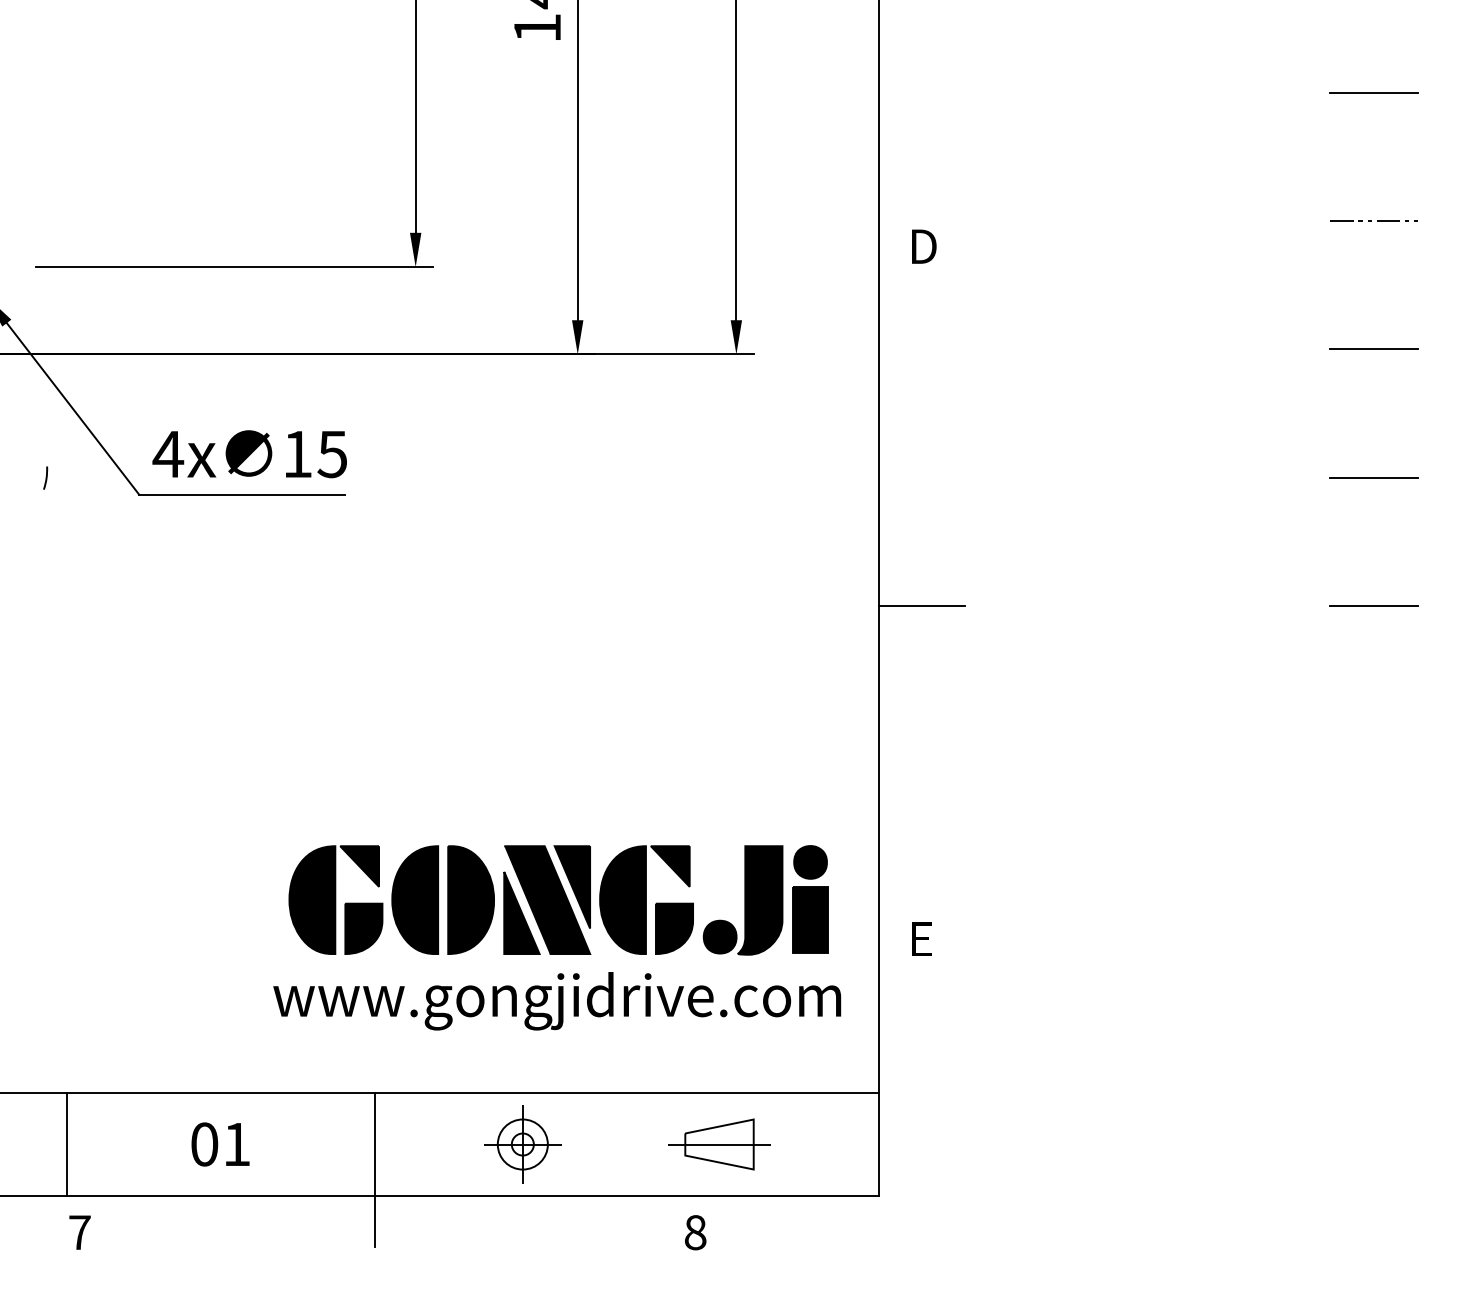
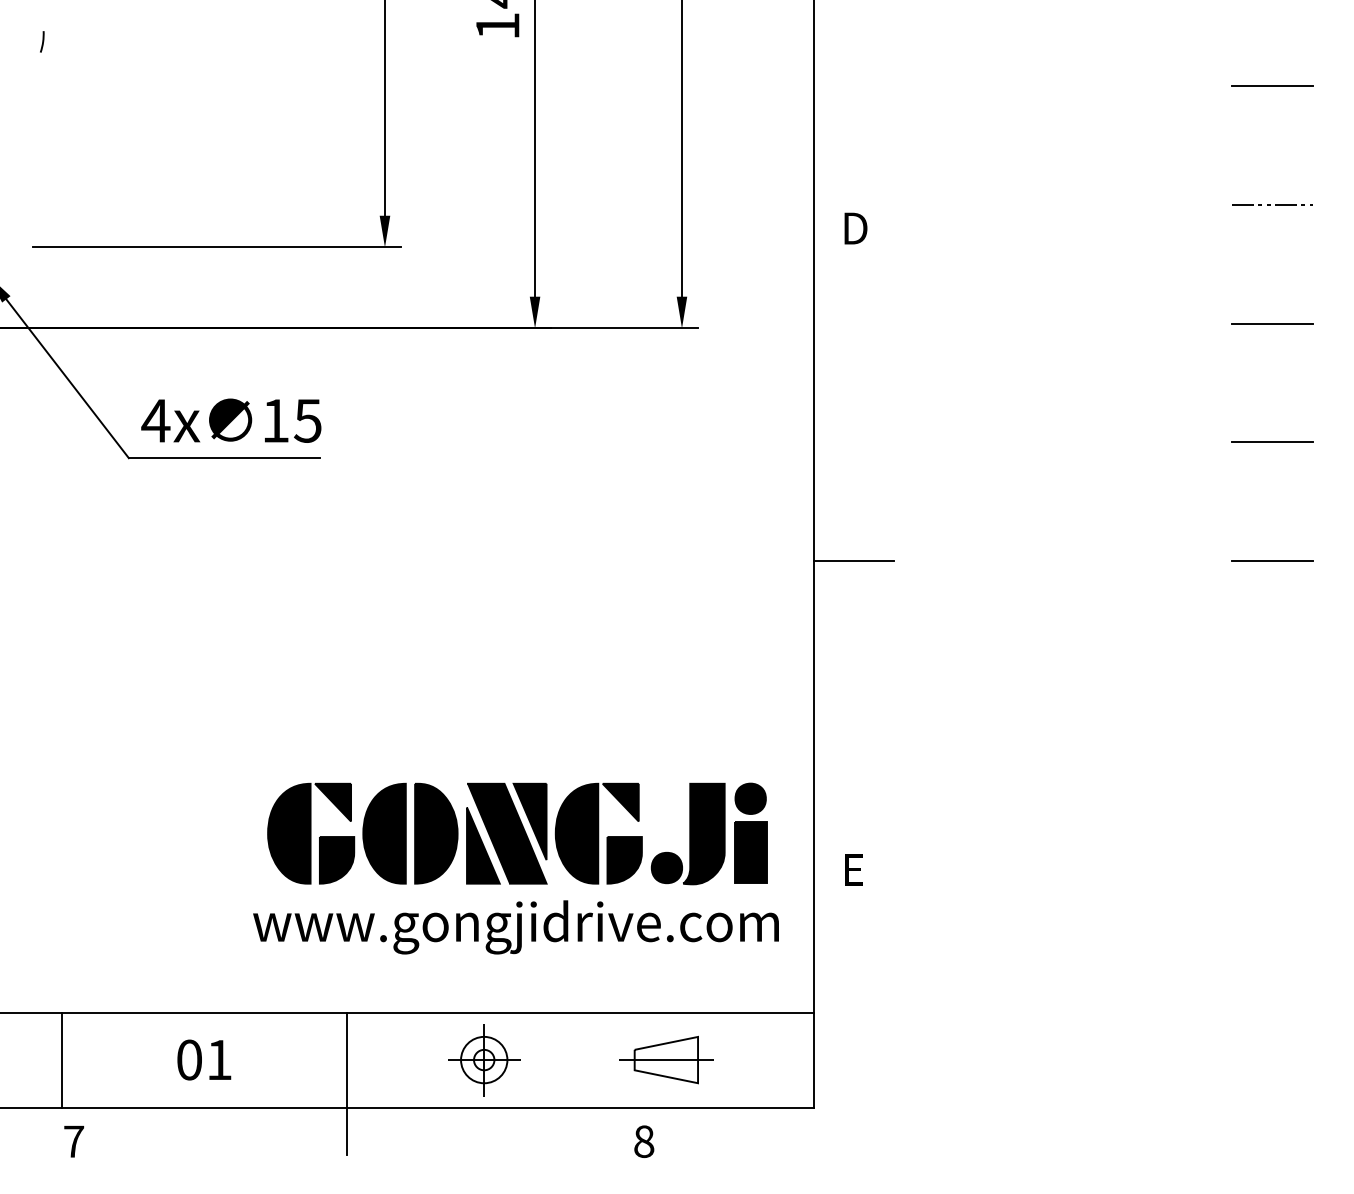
line: (45, 477) -> (42, 41), moved

